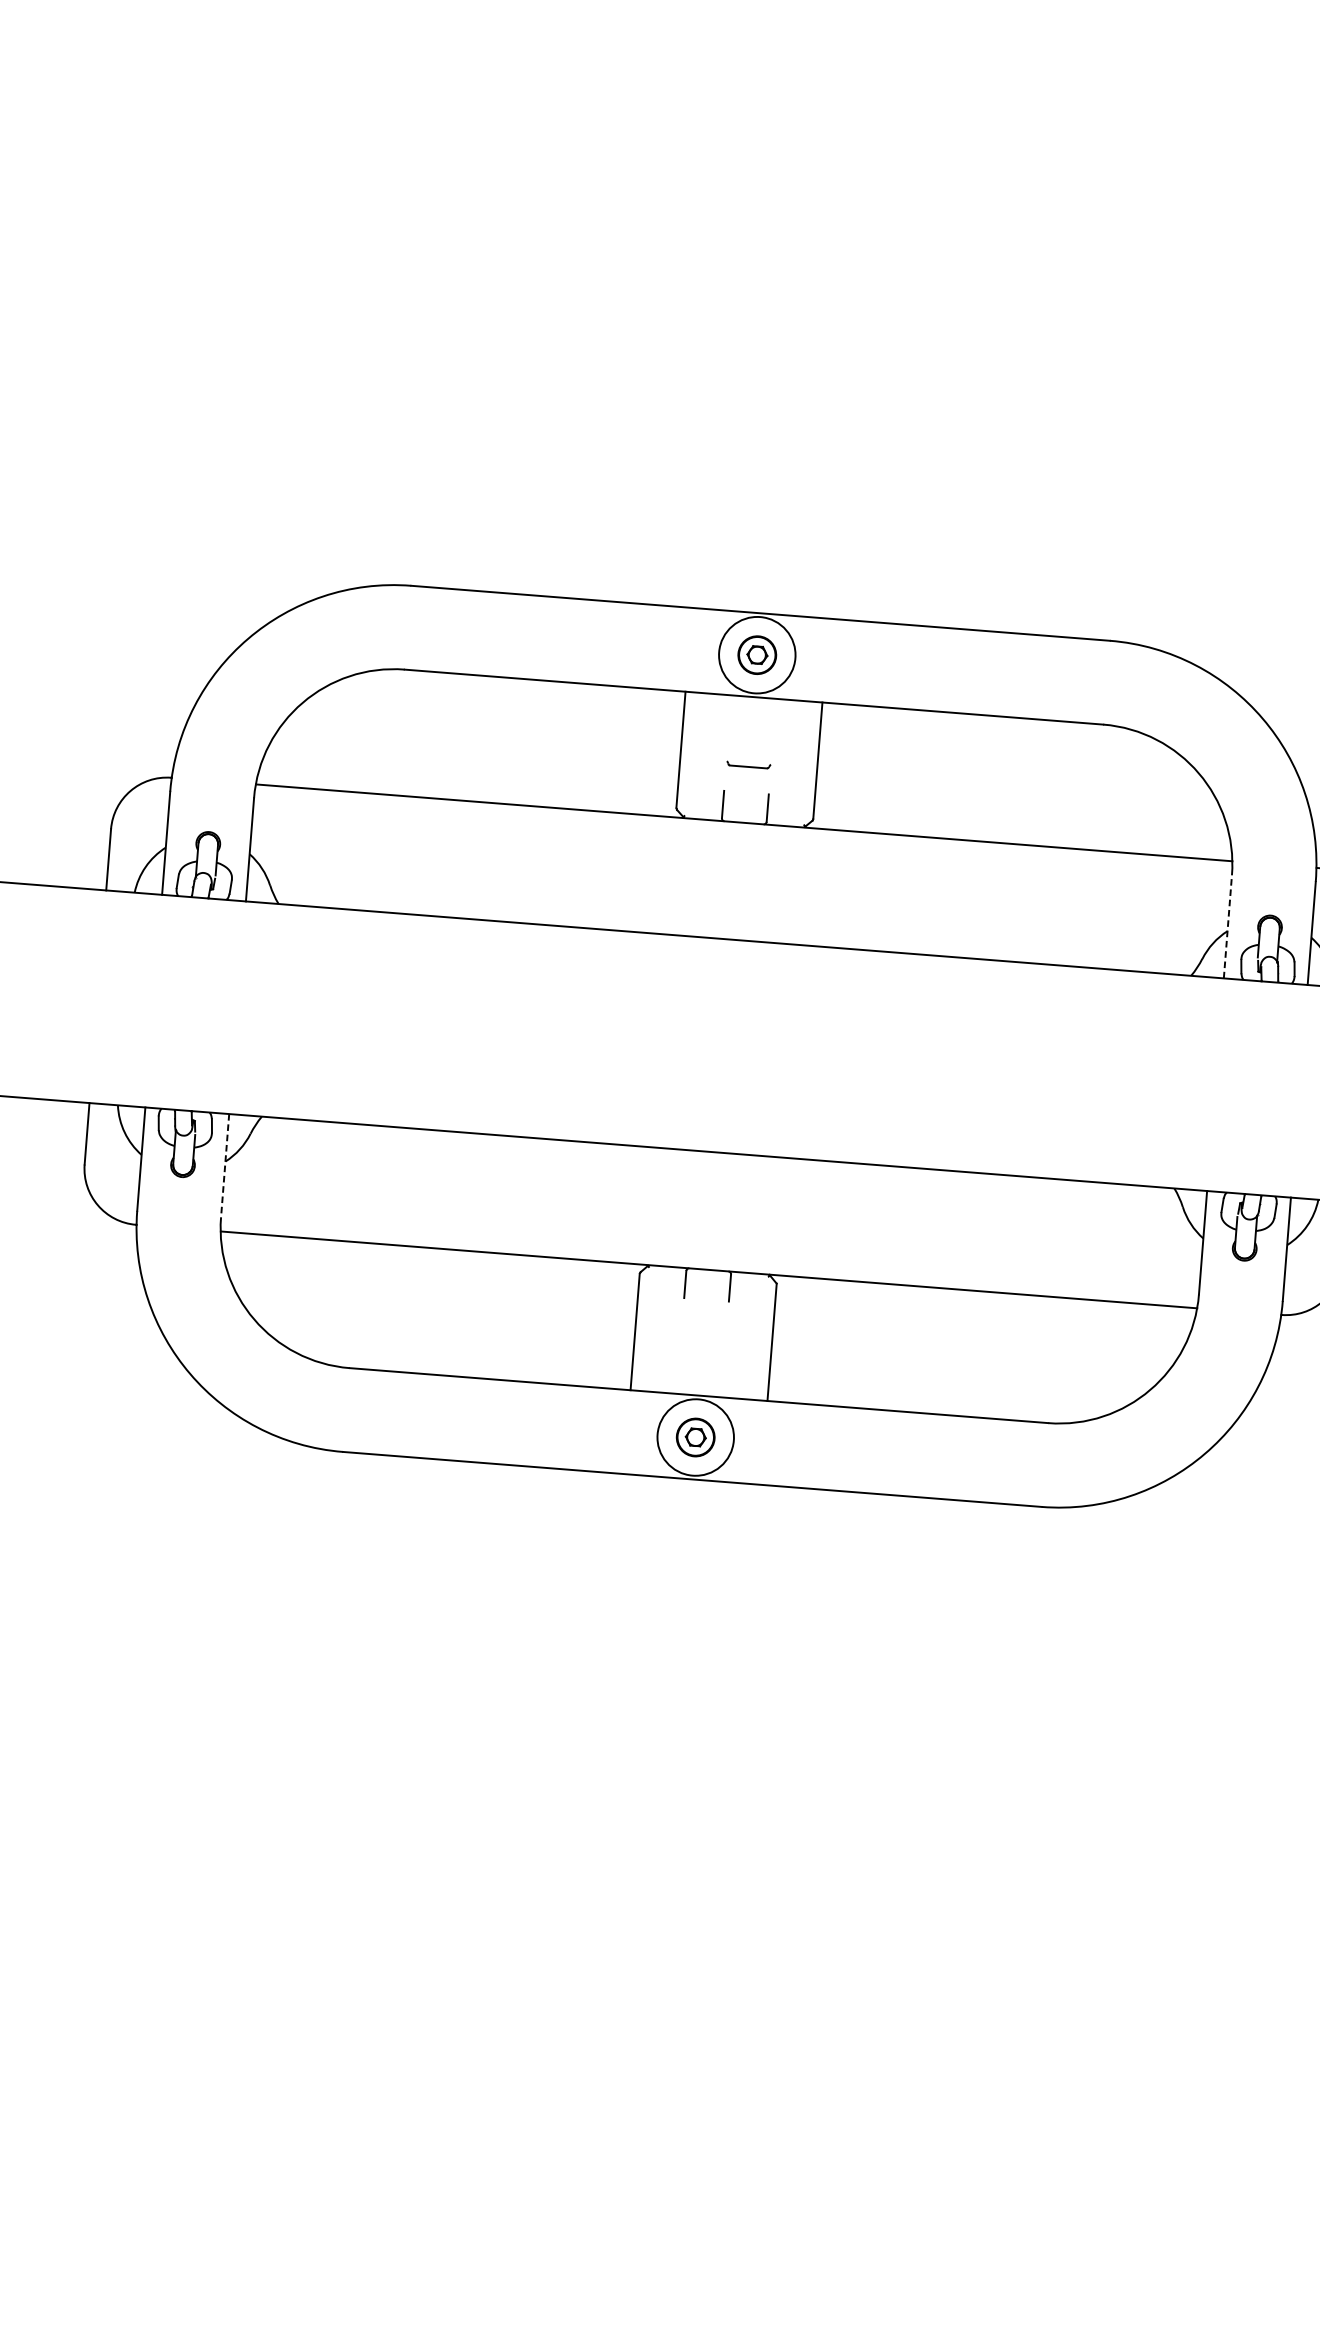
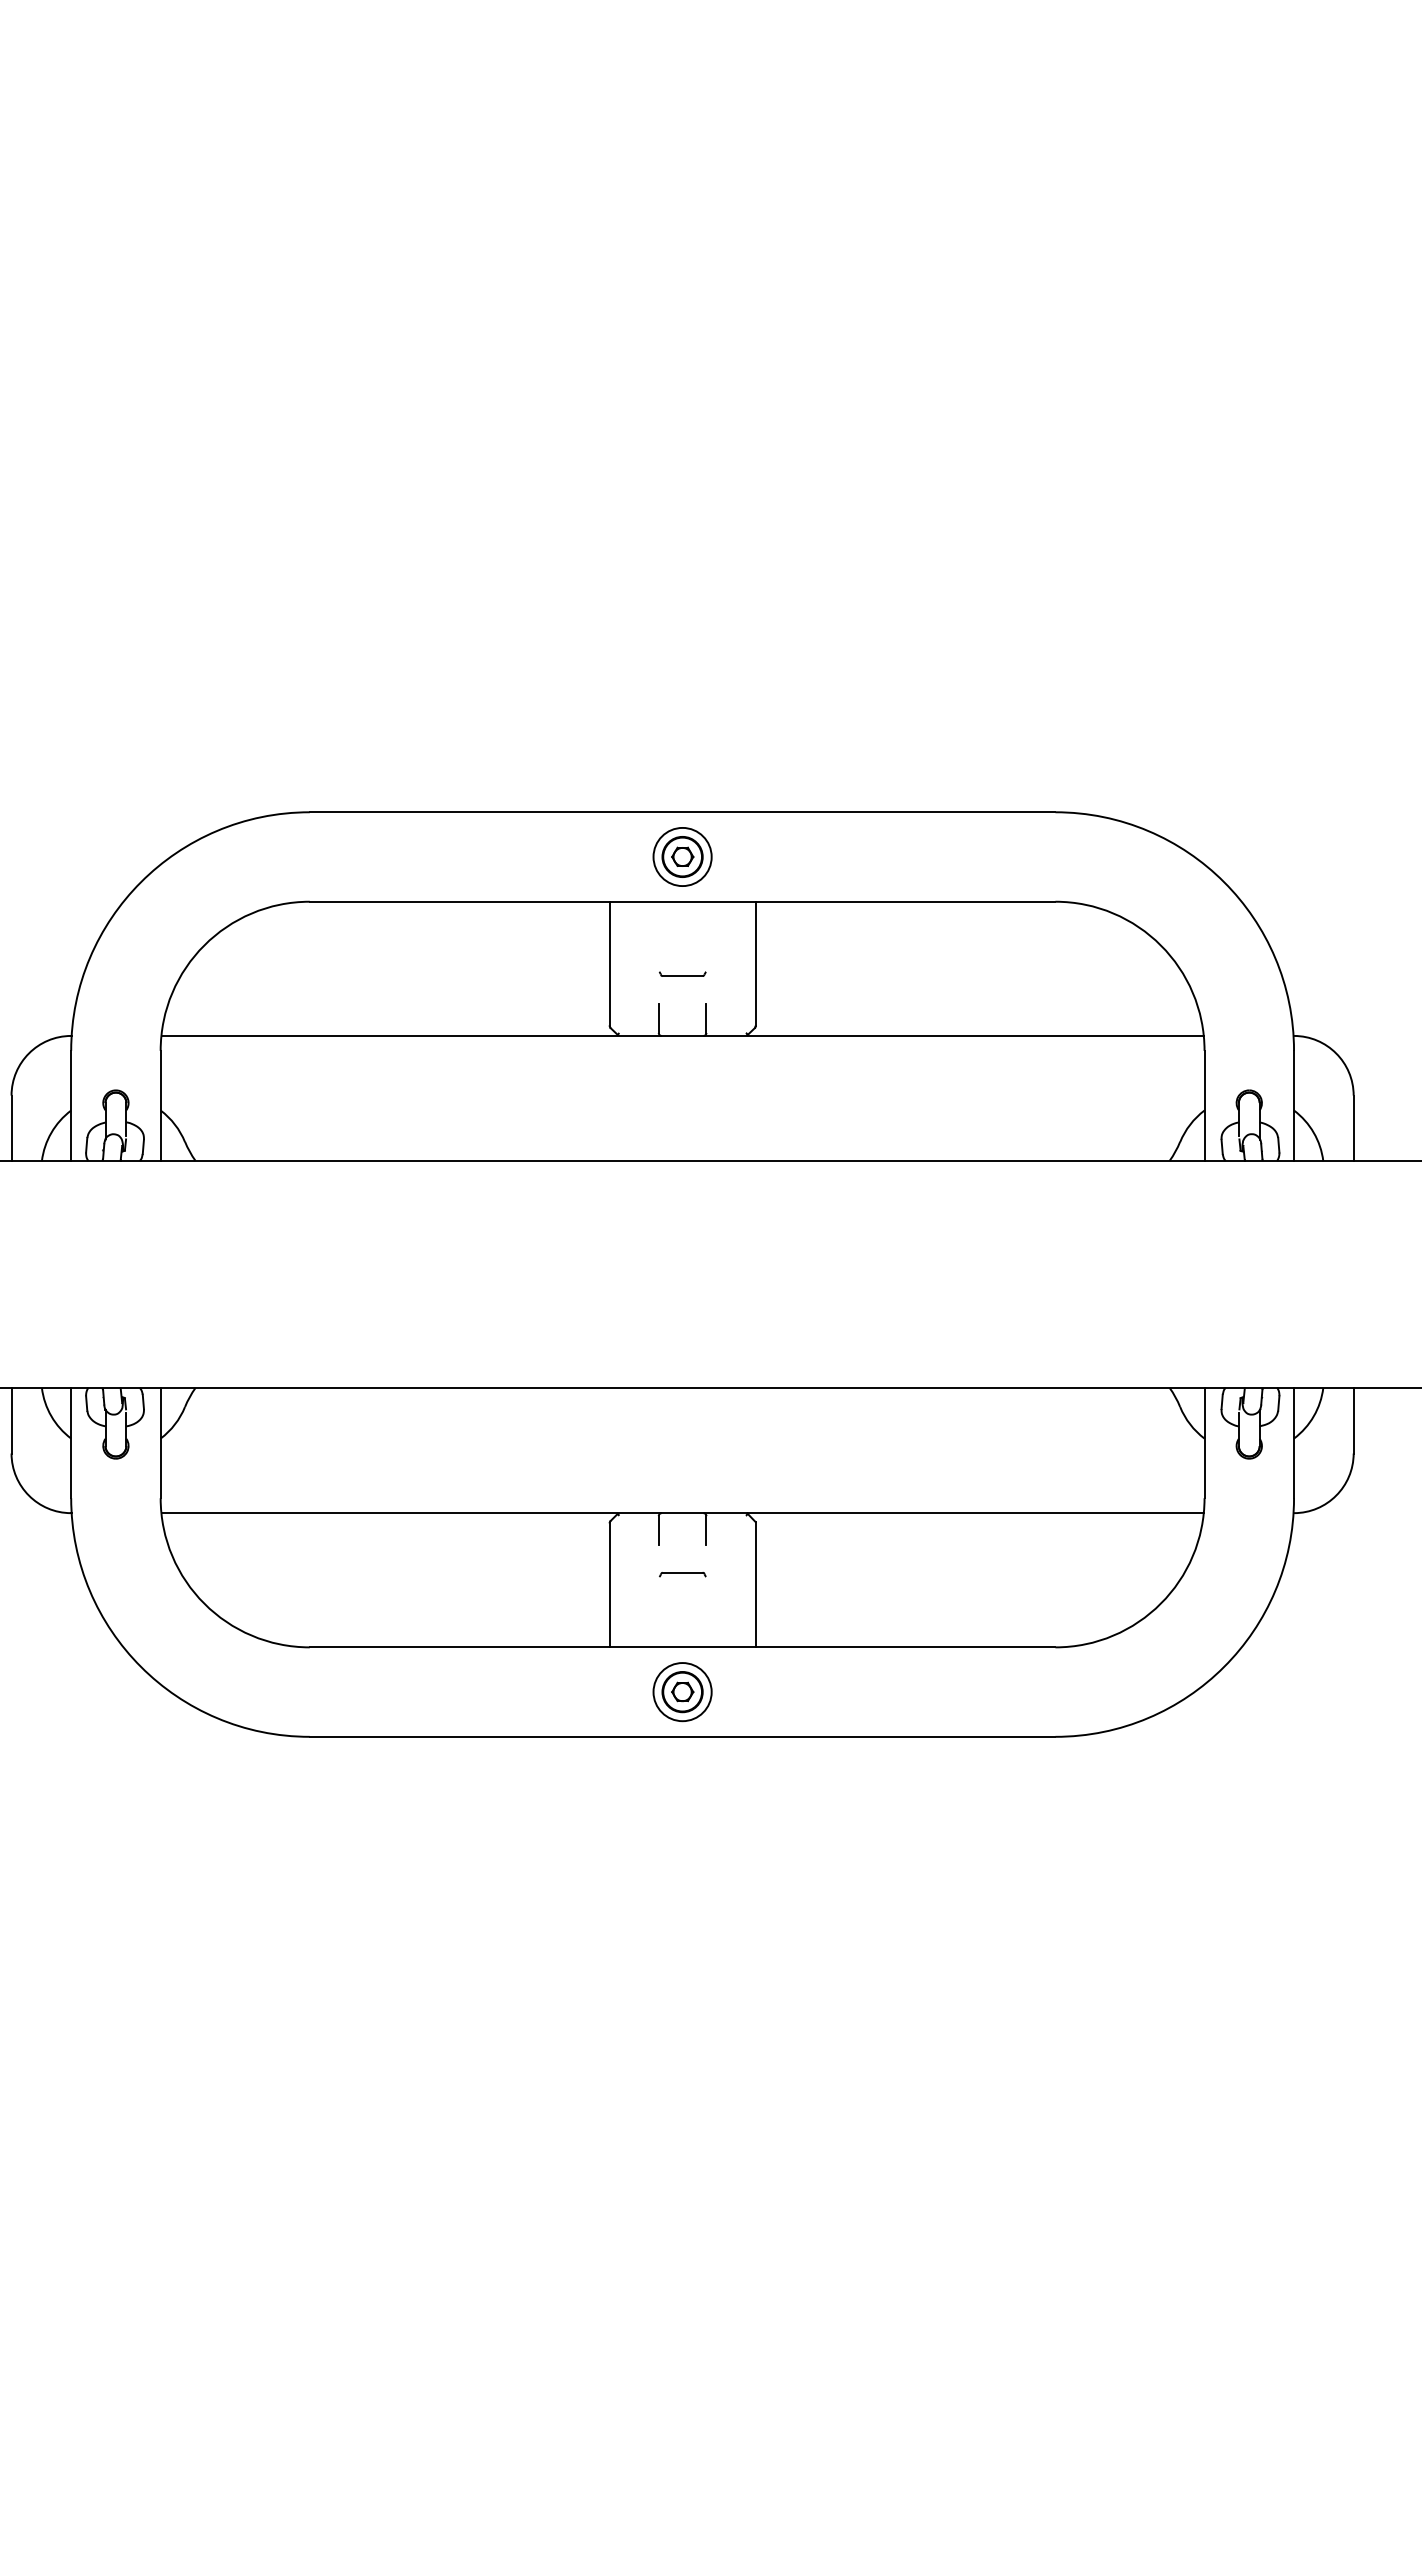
circle: (757, 654) -> (682, 856), size x0.71
line: (1227, 926) -> (1204, 1105), dashed -> solid
line: (224, 1166) -> (160, 1443), dashed -> solid
part: (704, 1327) -> (682, 1574), added
circle: (695, 1437) -> (682, 1692), size x0.71

